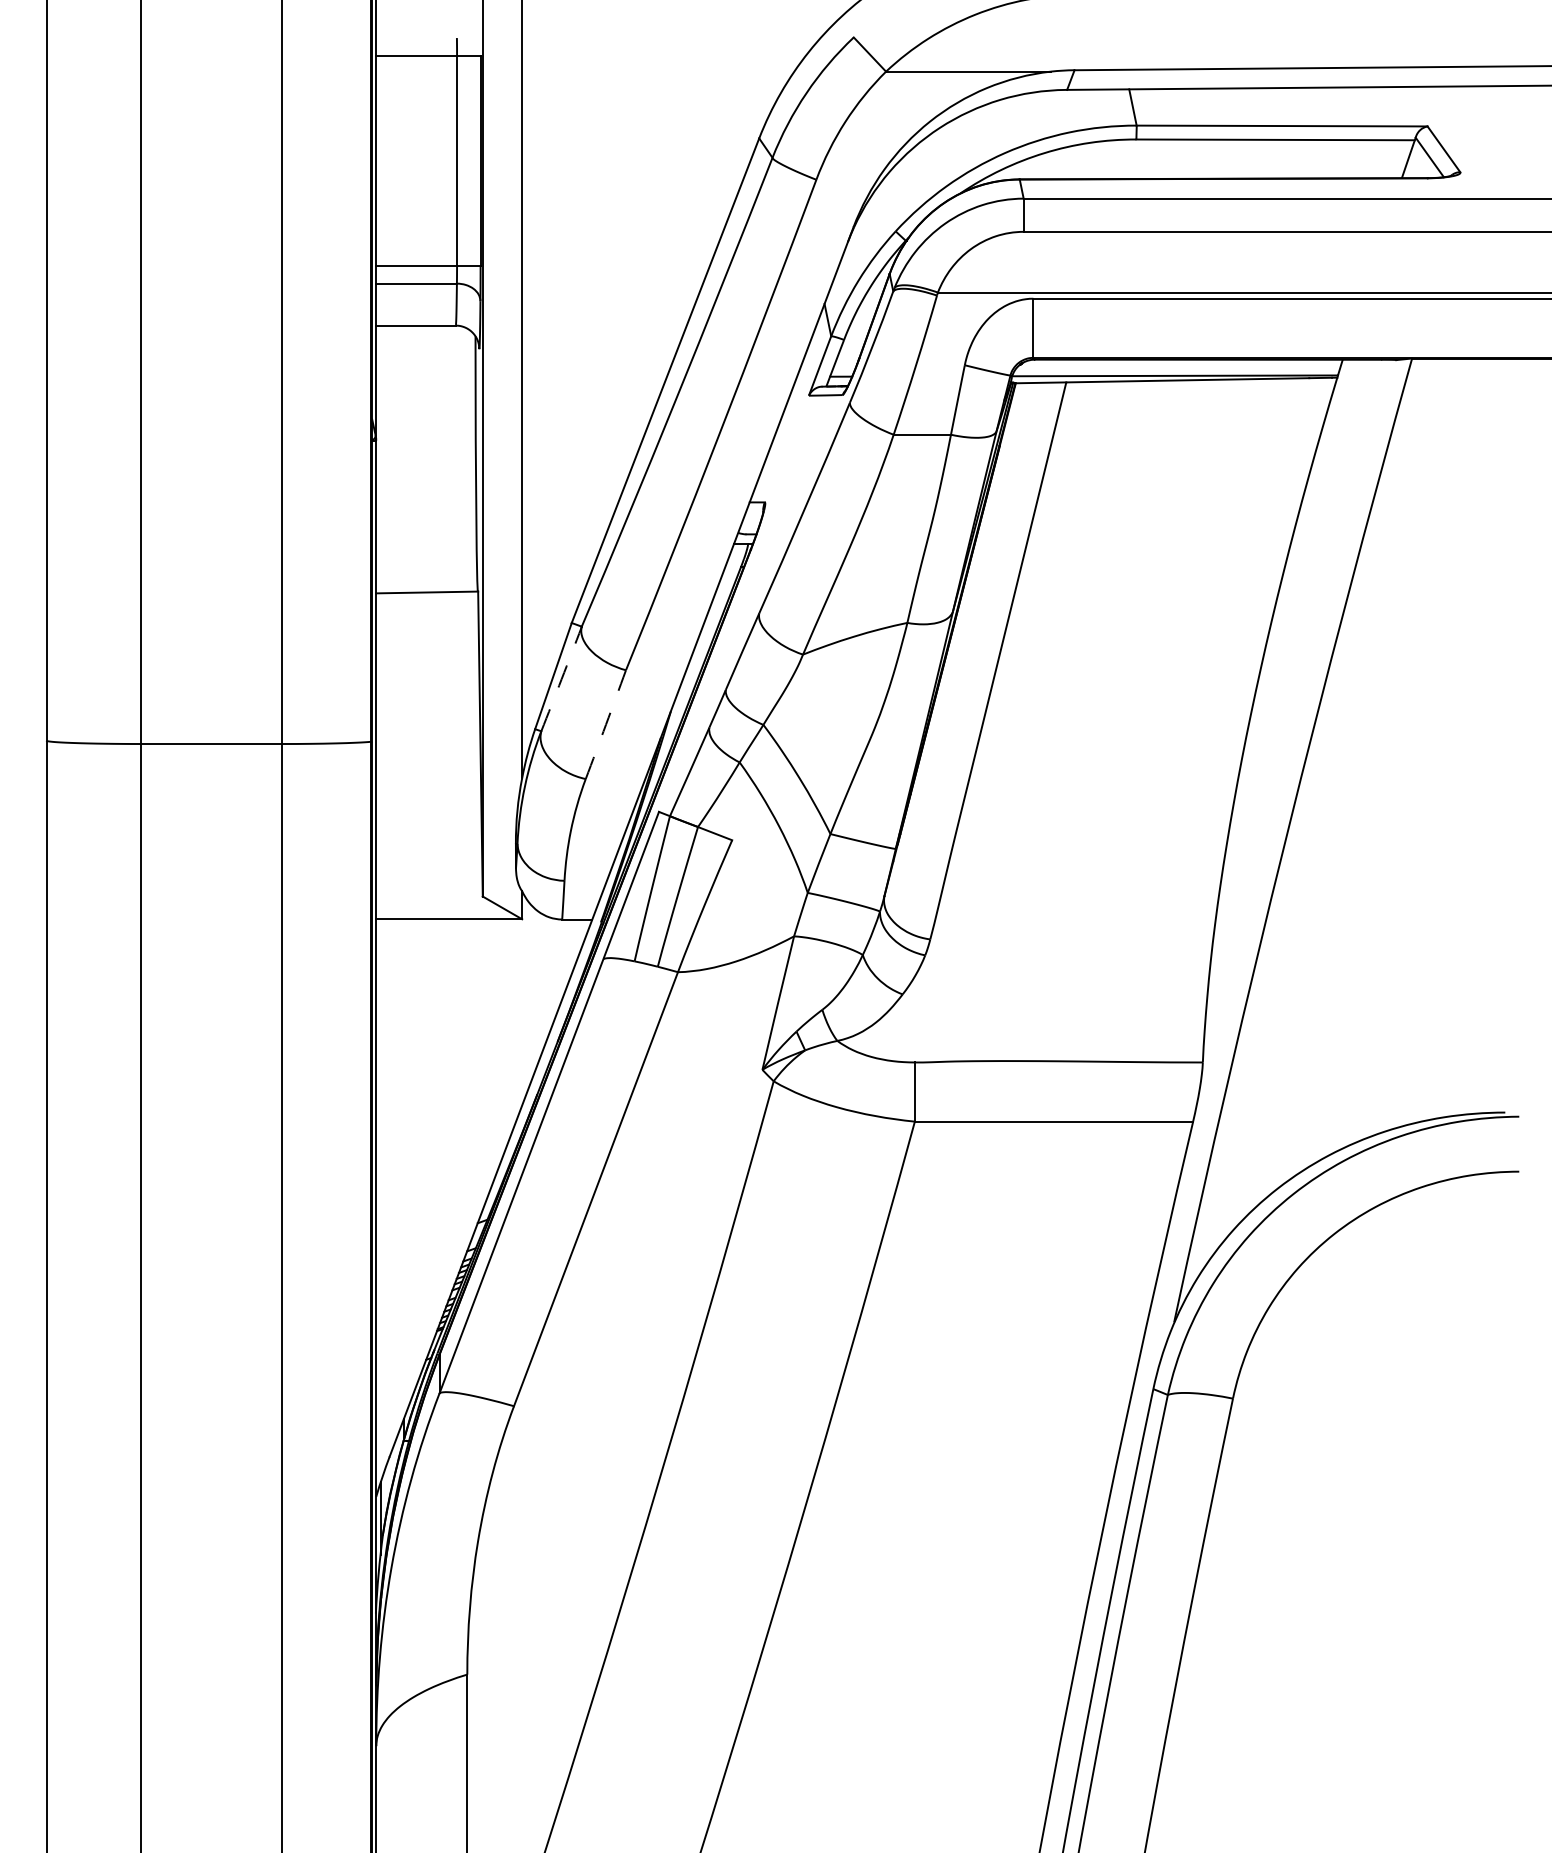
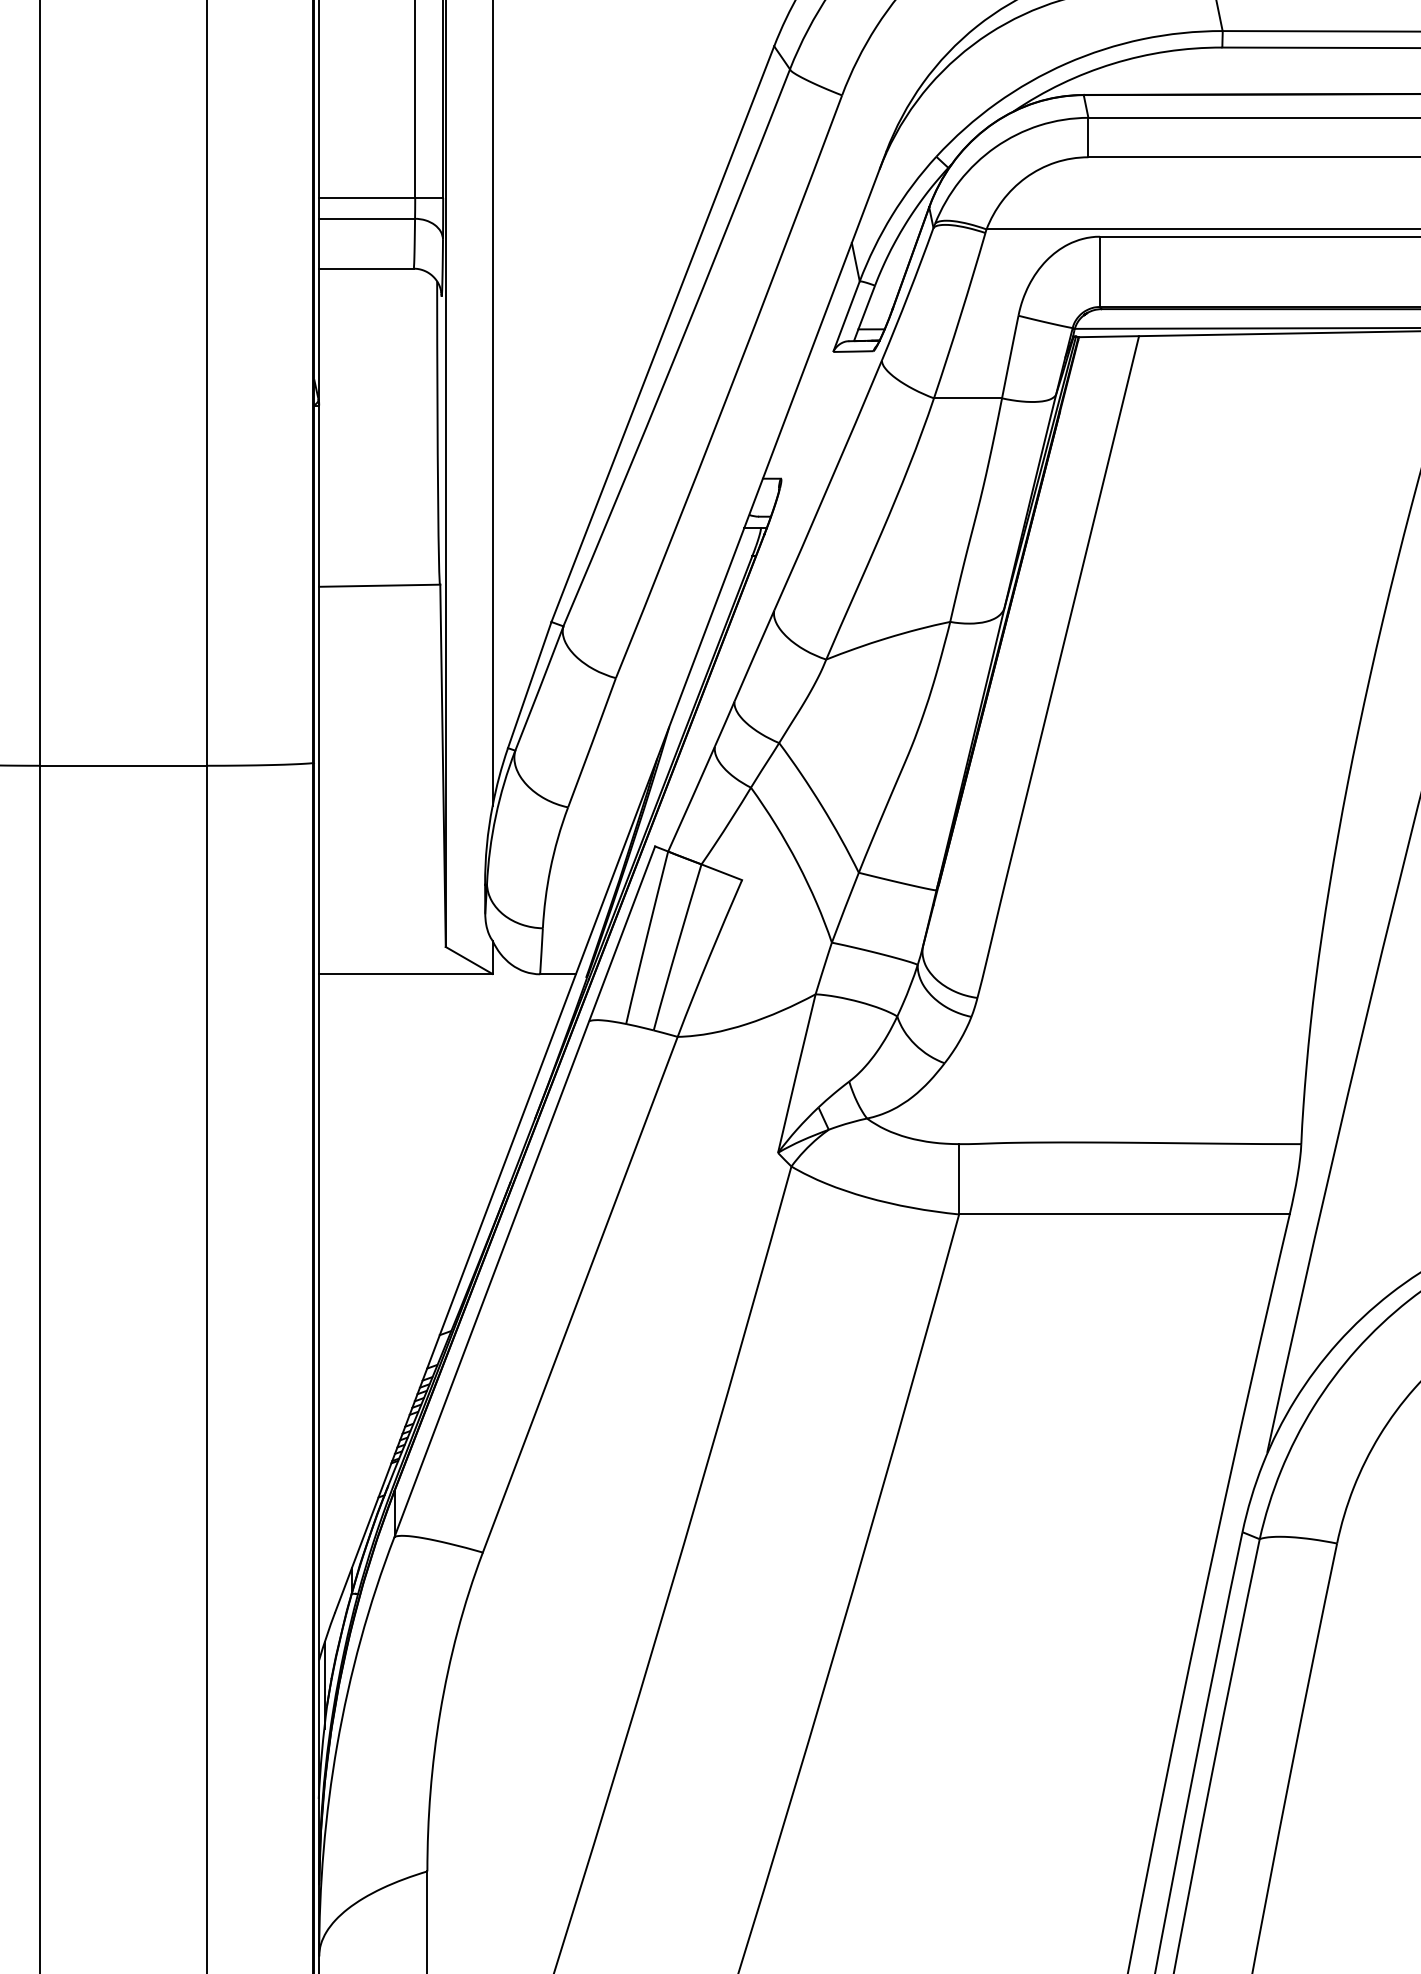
arc: (561, 679) -> (539, 689), dashed -> solid
arc: (606, 724) -> (592, 742), dashed -> solid

